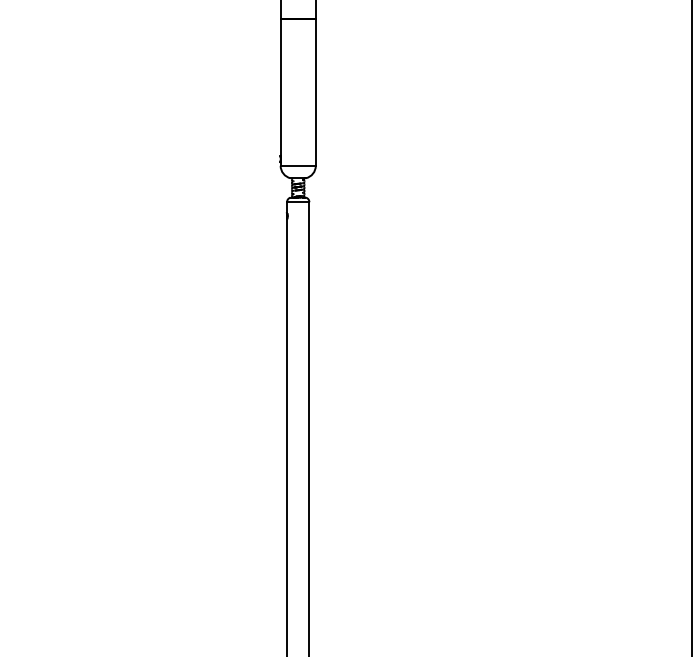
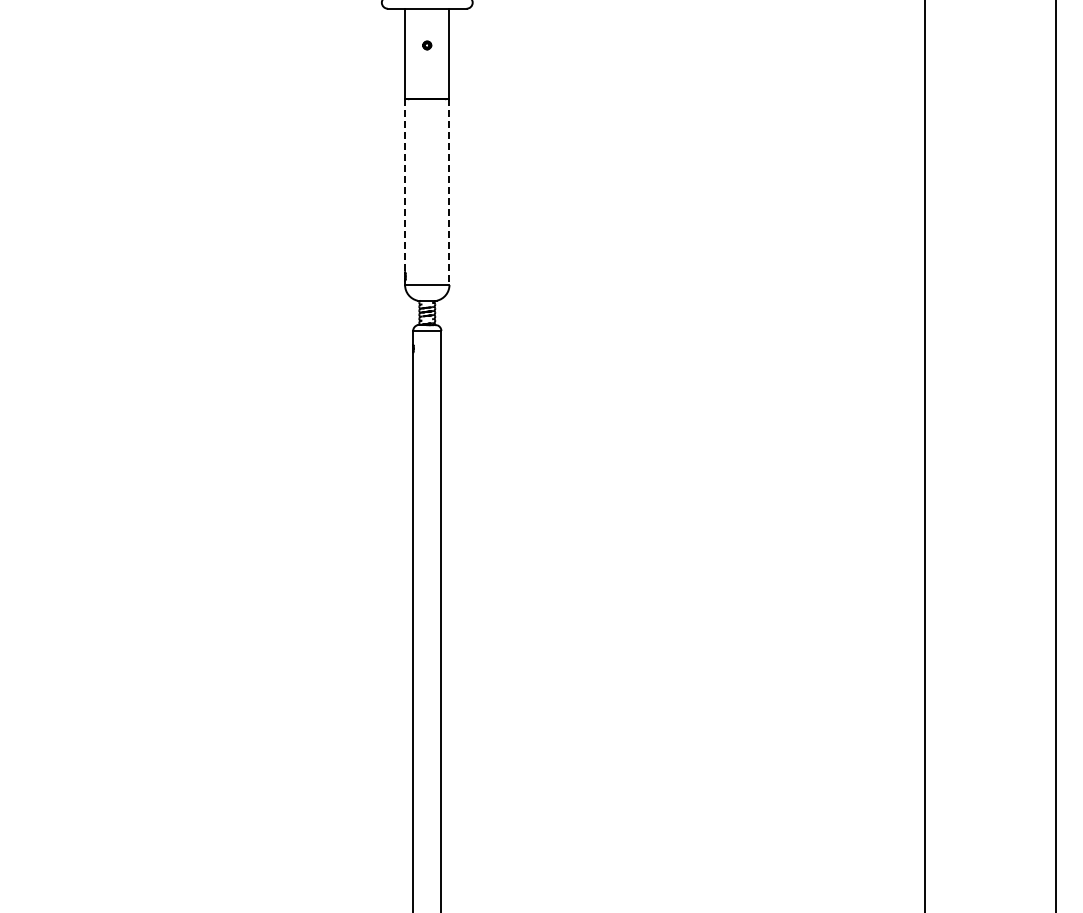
line: (281, 87) -> (405, 186), solid -> dashed
line: (315, 92) -> (449, 192), solid -> dashed

